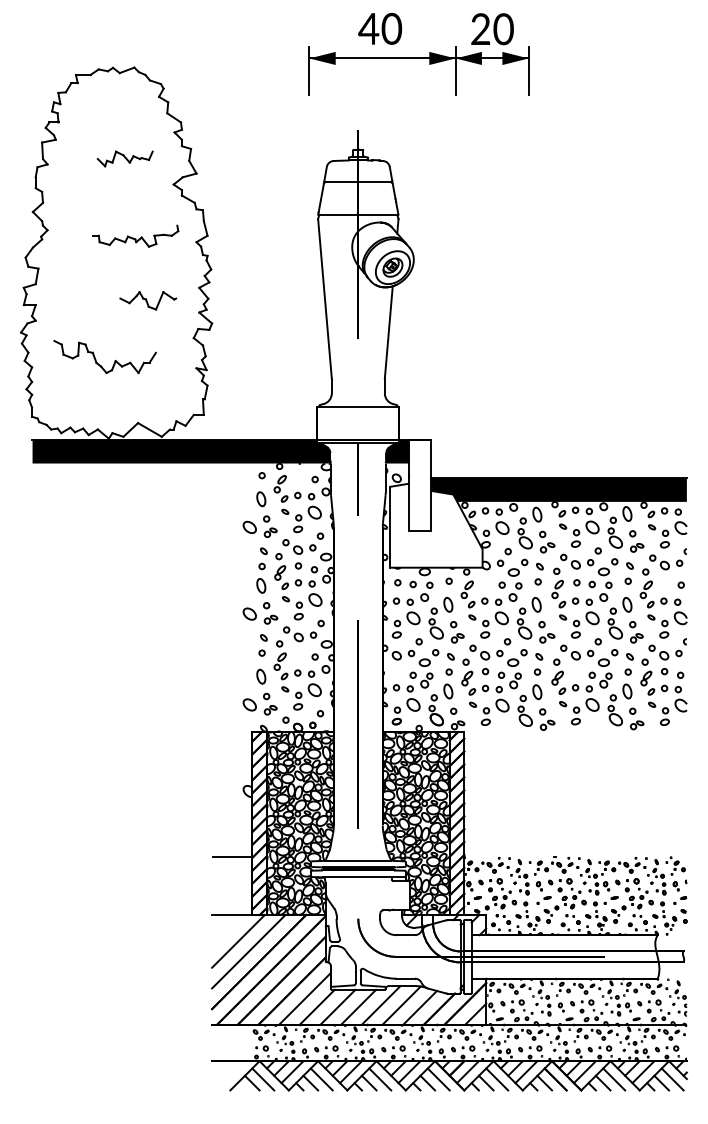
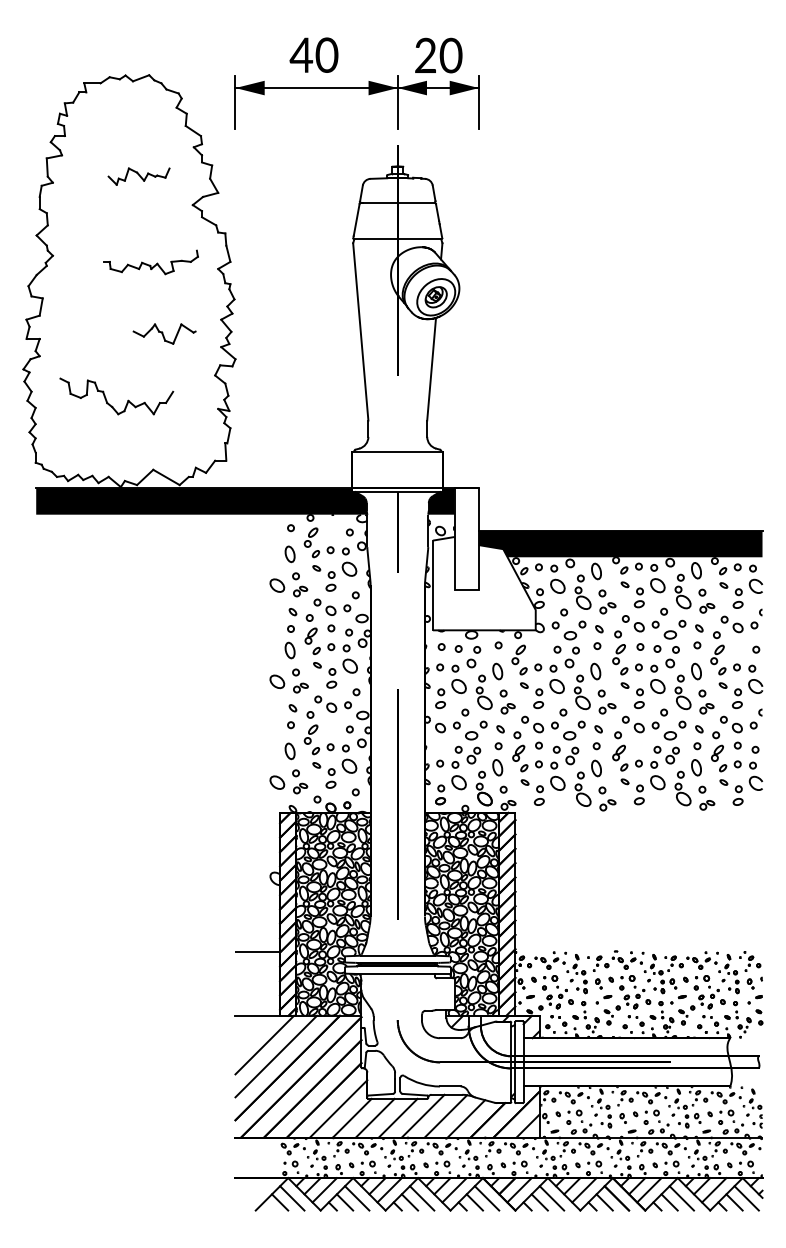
part: (418, 54) -> (356, 83), moved

